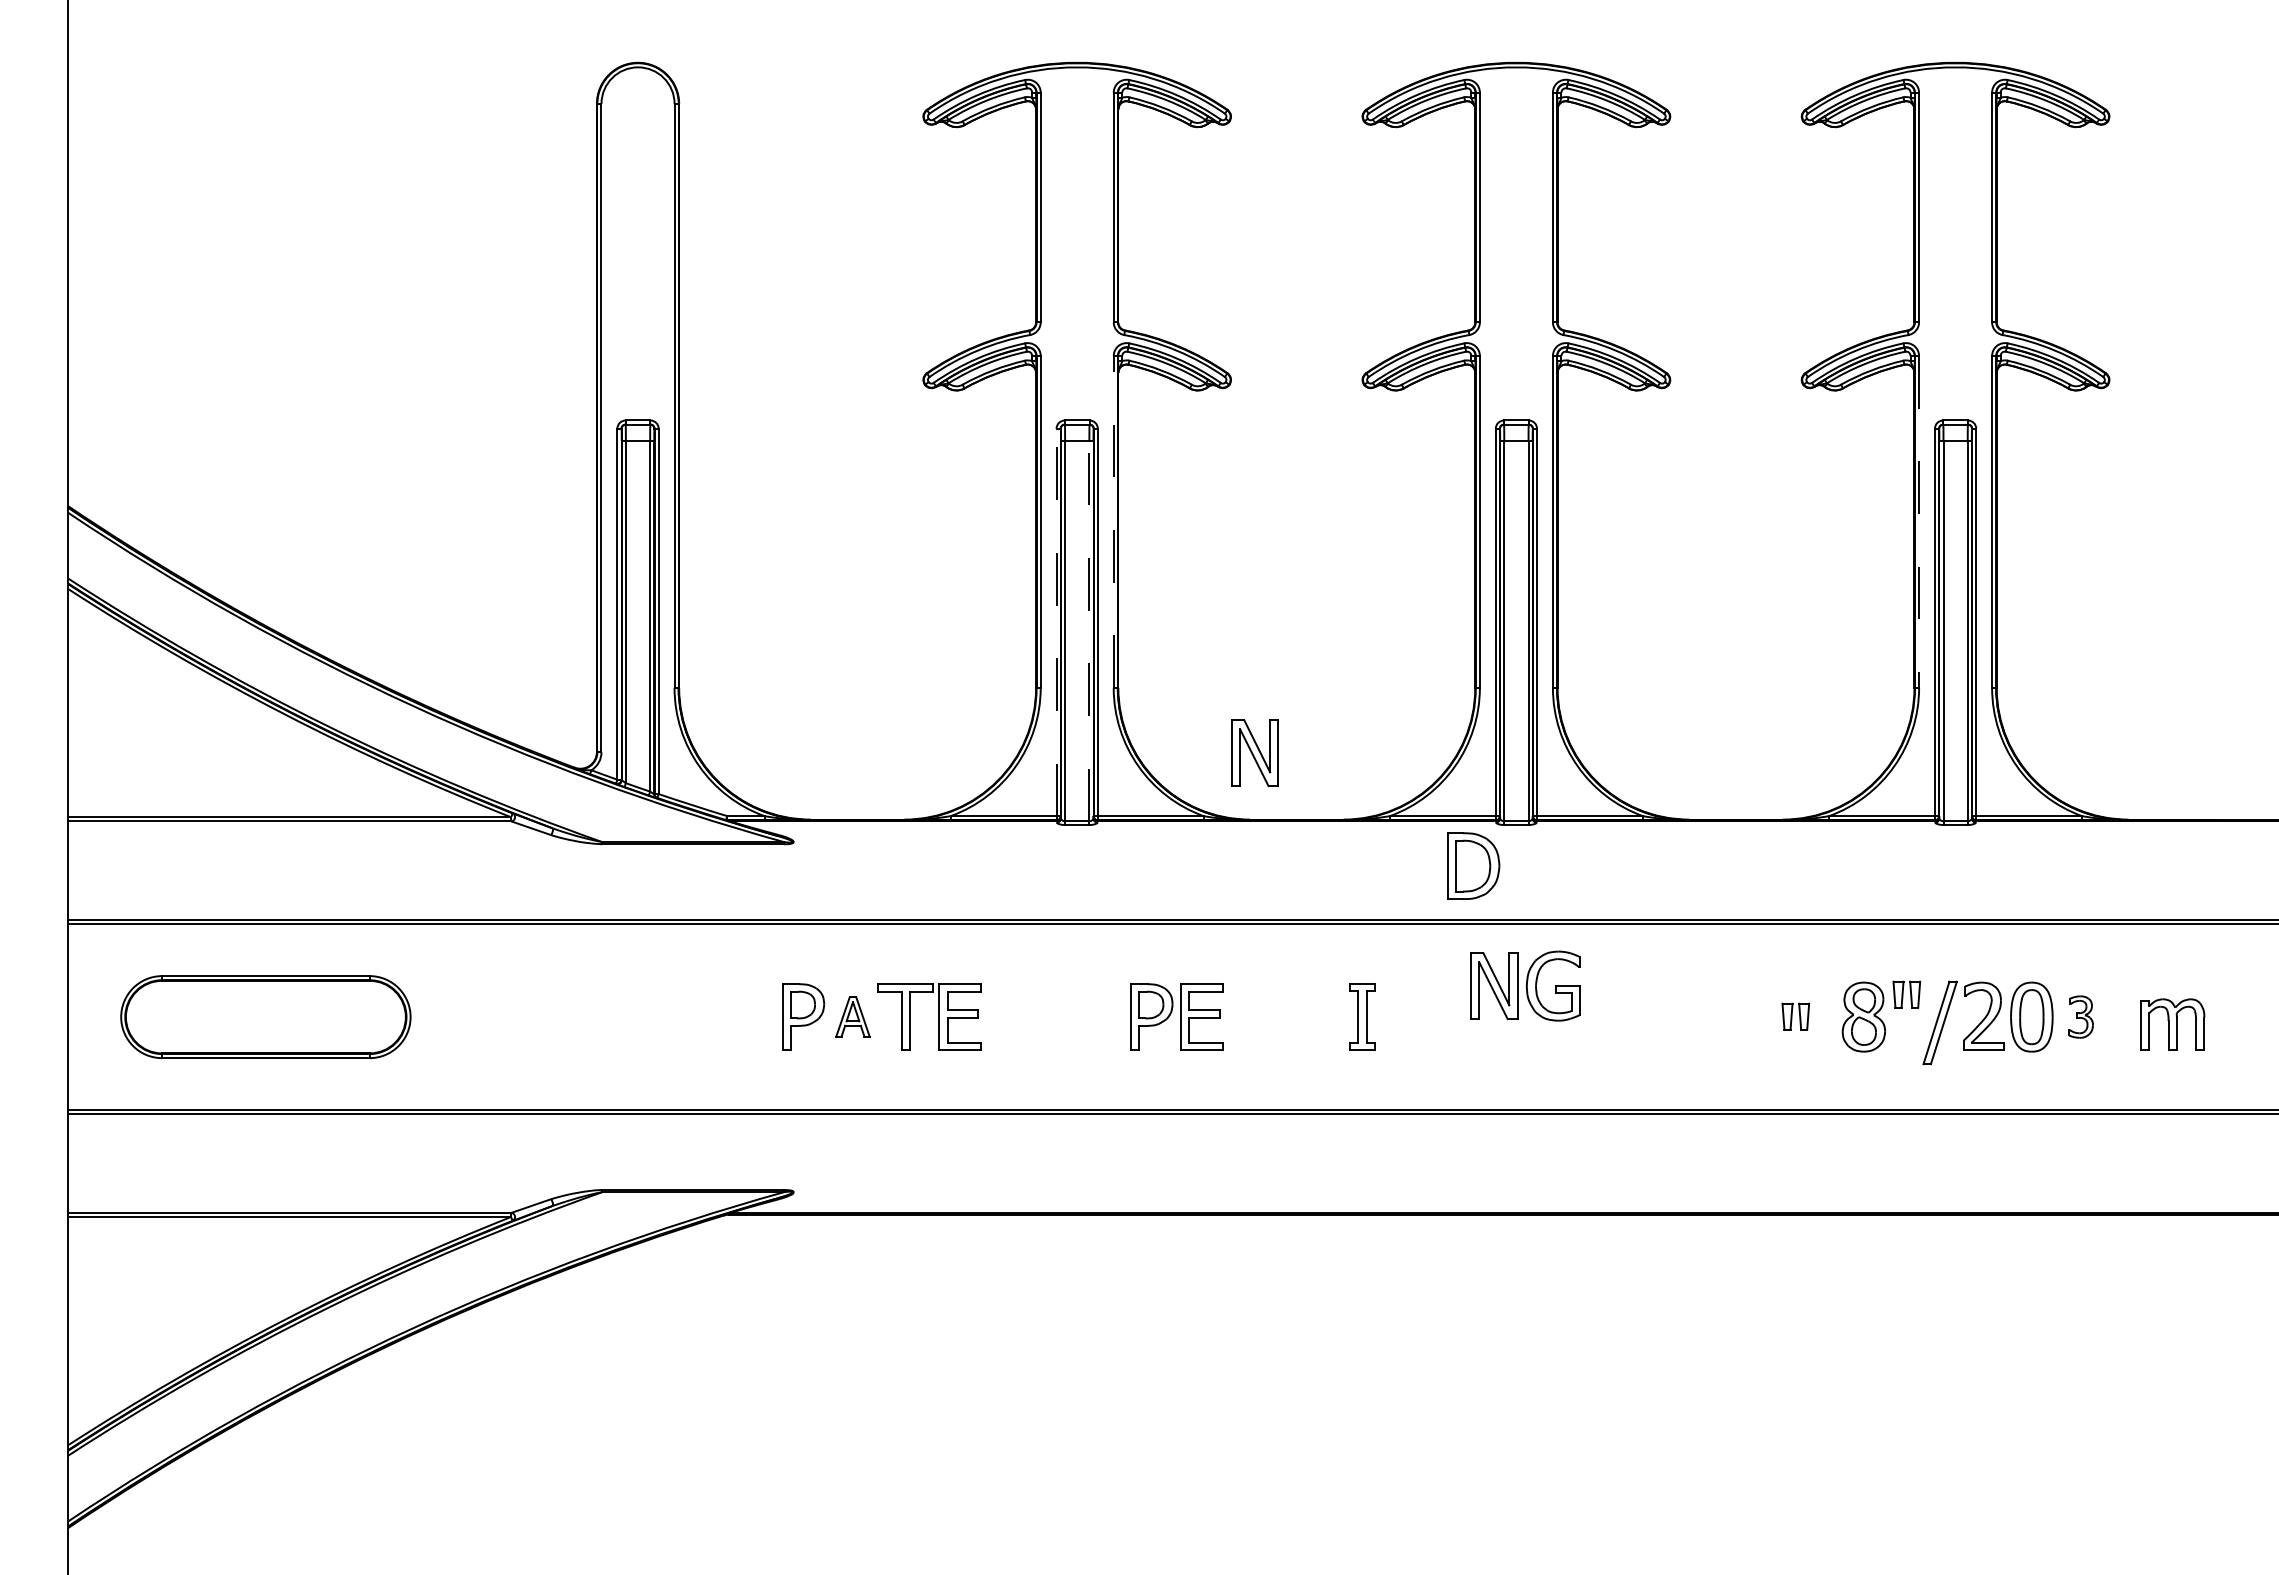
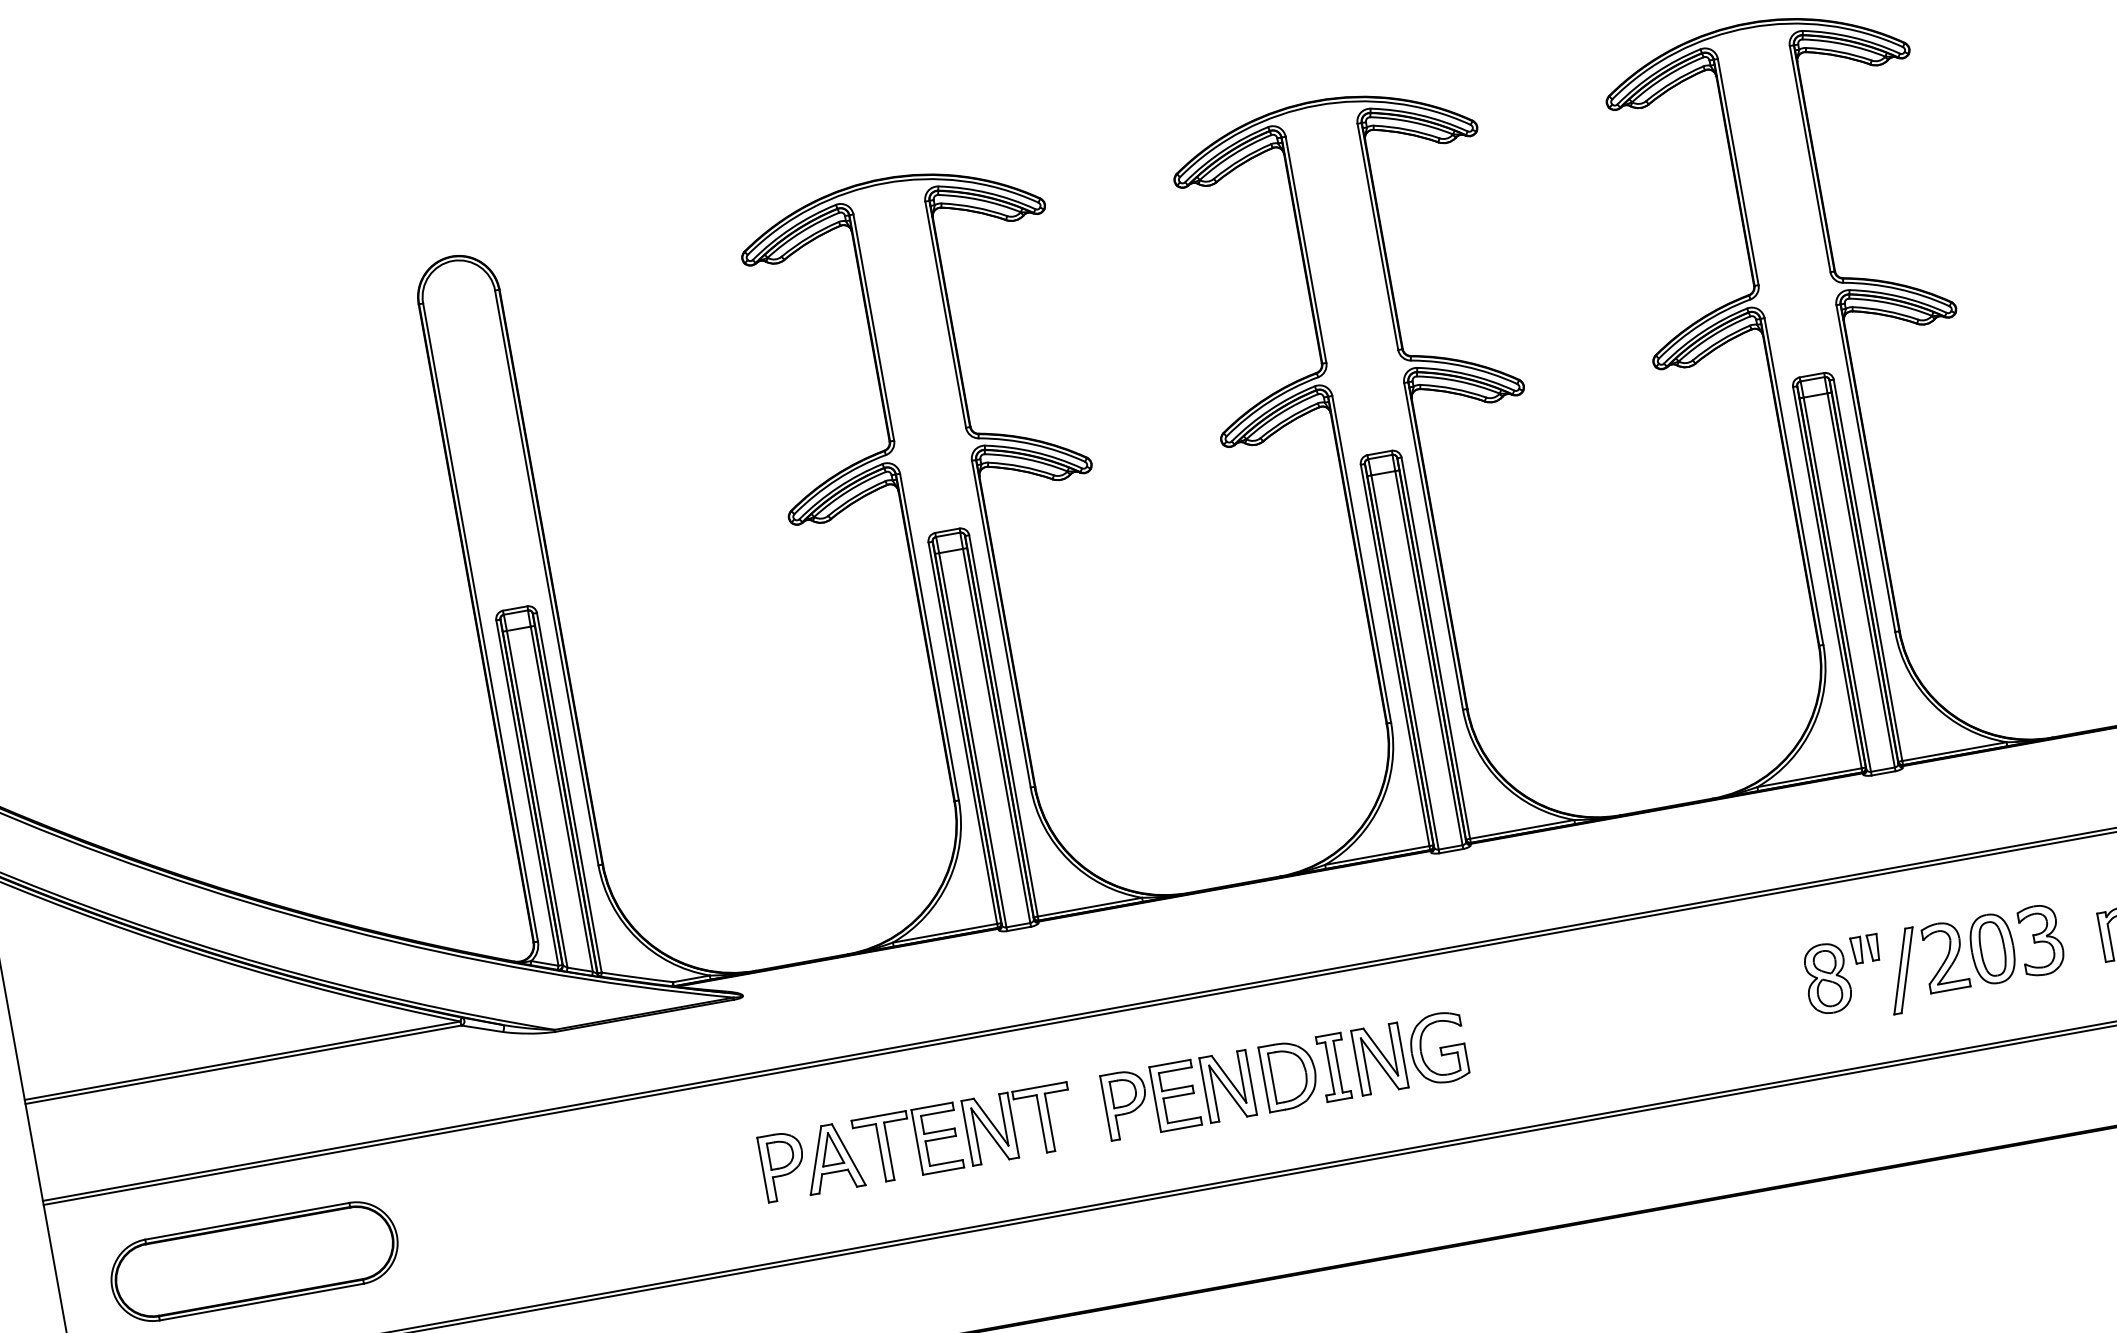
line: (1113, 521) -> (1001, 623), dashed -> solid
line: (1919, 521) -> (1794, 481), dashed -> solid
line: (1056, 622) -> (962, 733), dashed -> solid
line: (1089, 630) -> (996, 735), dashed -> solid
part: (1254, 753) -> (1227, 1086), moved
part: (1473, 865) -> (1289, 1074), moved
part: (1525, 985) -> (1410, 1053), moved
part: (852, 1016) -> (831, 1157), size x1.67
part: (1795, 1016) -> (1759, 990), removed
part: (2080, 1016) -> (2040, 939), size x1.67
part: (1043, 1017) -> (1019, 1124), added

